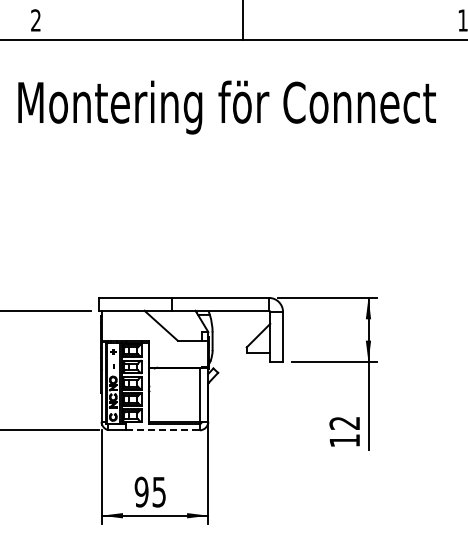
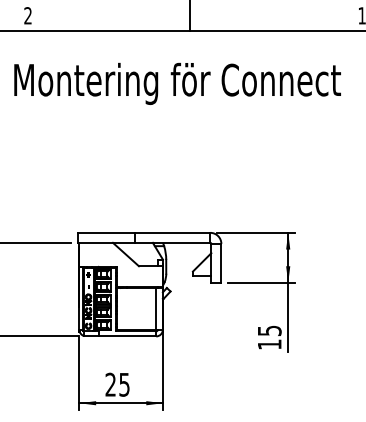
text: (344, 422) -> (269, 330), 12 -> 15
line: (163, 430) -> (127, 336), dashed -> solid
text: (141, 491) -> (110, 384), 95 -> 25

